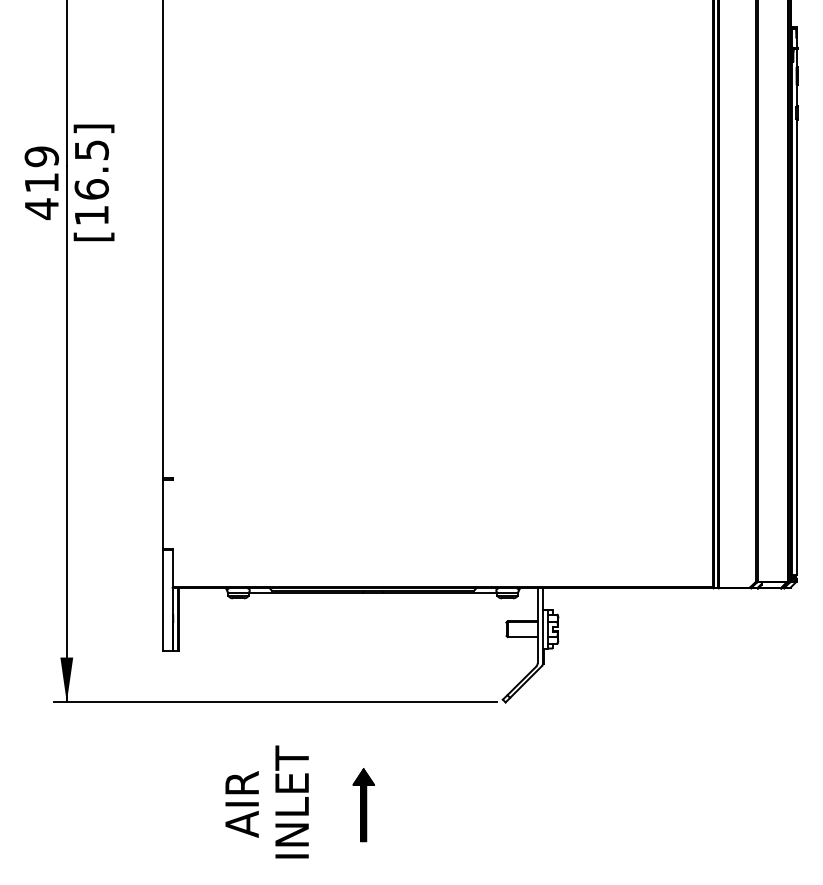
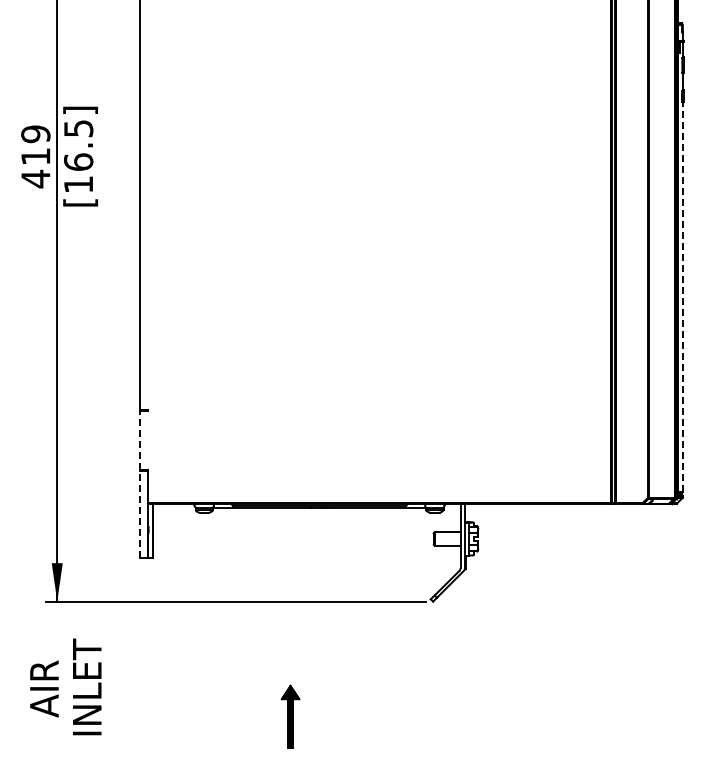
line: (796, 347) -> (682, 297), solid -> dashed
line: (162, 564) -> (139, 483), solid -> dashed
text: (266, 801) -> (65, 686), moved
part: (363, 805) -> (290, 716), moved

